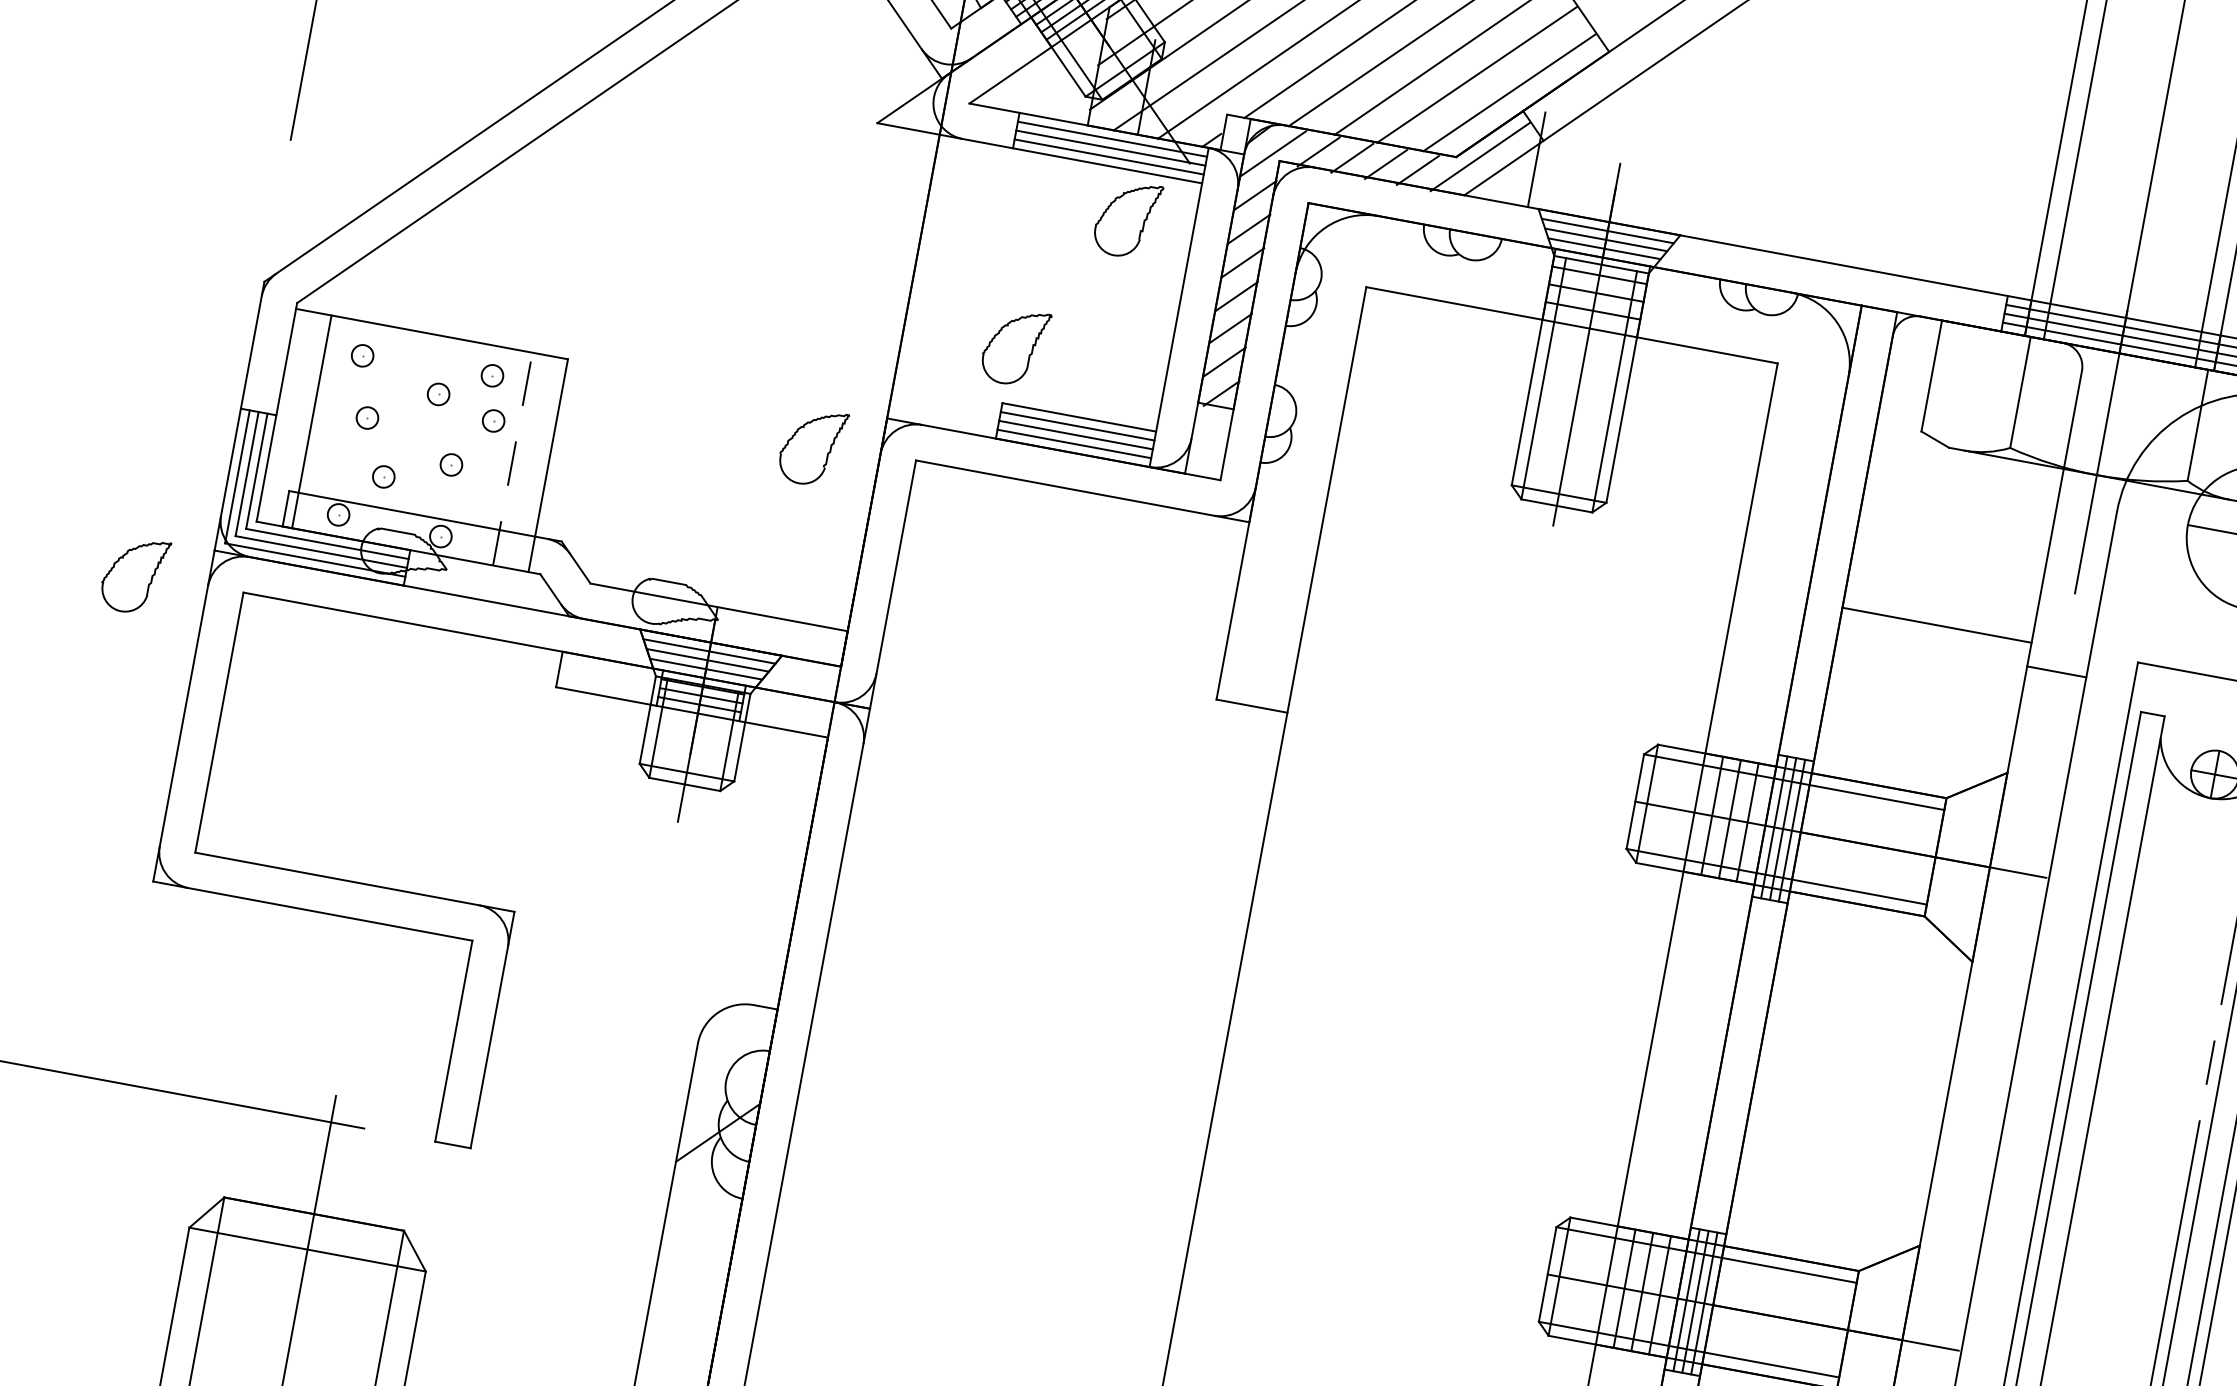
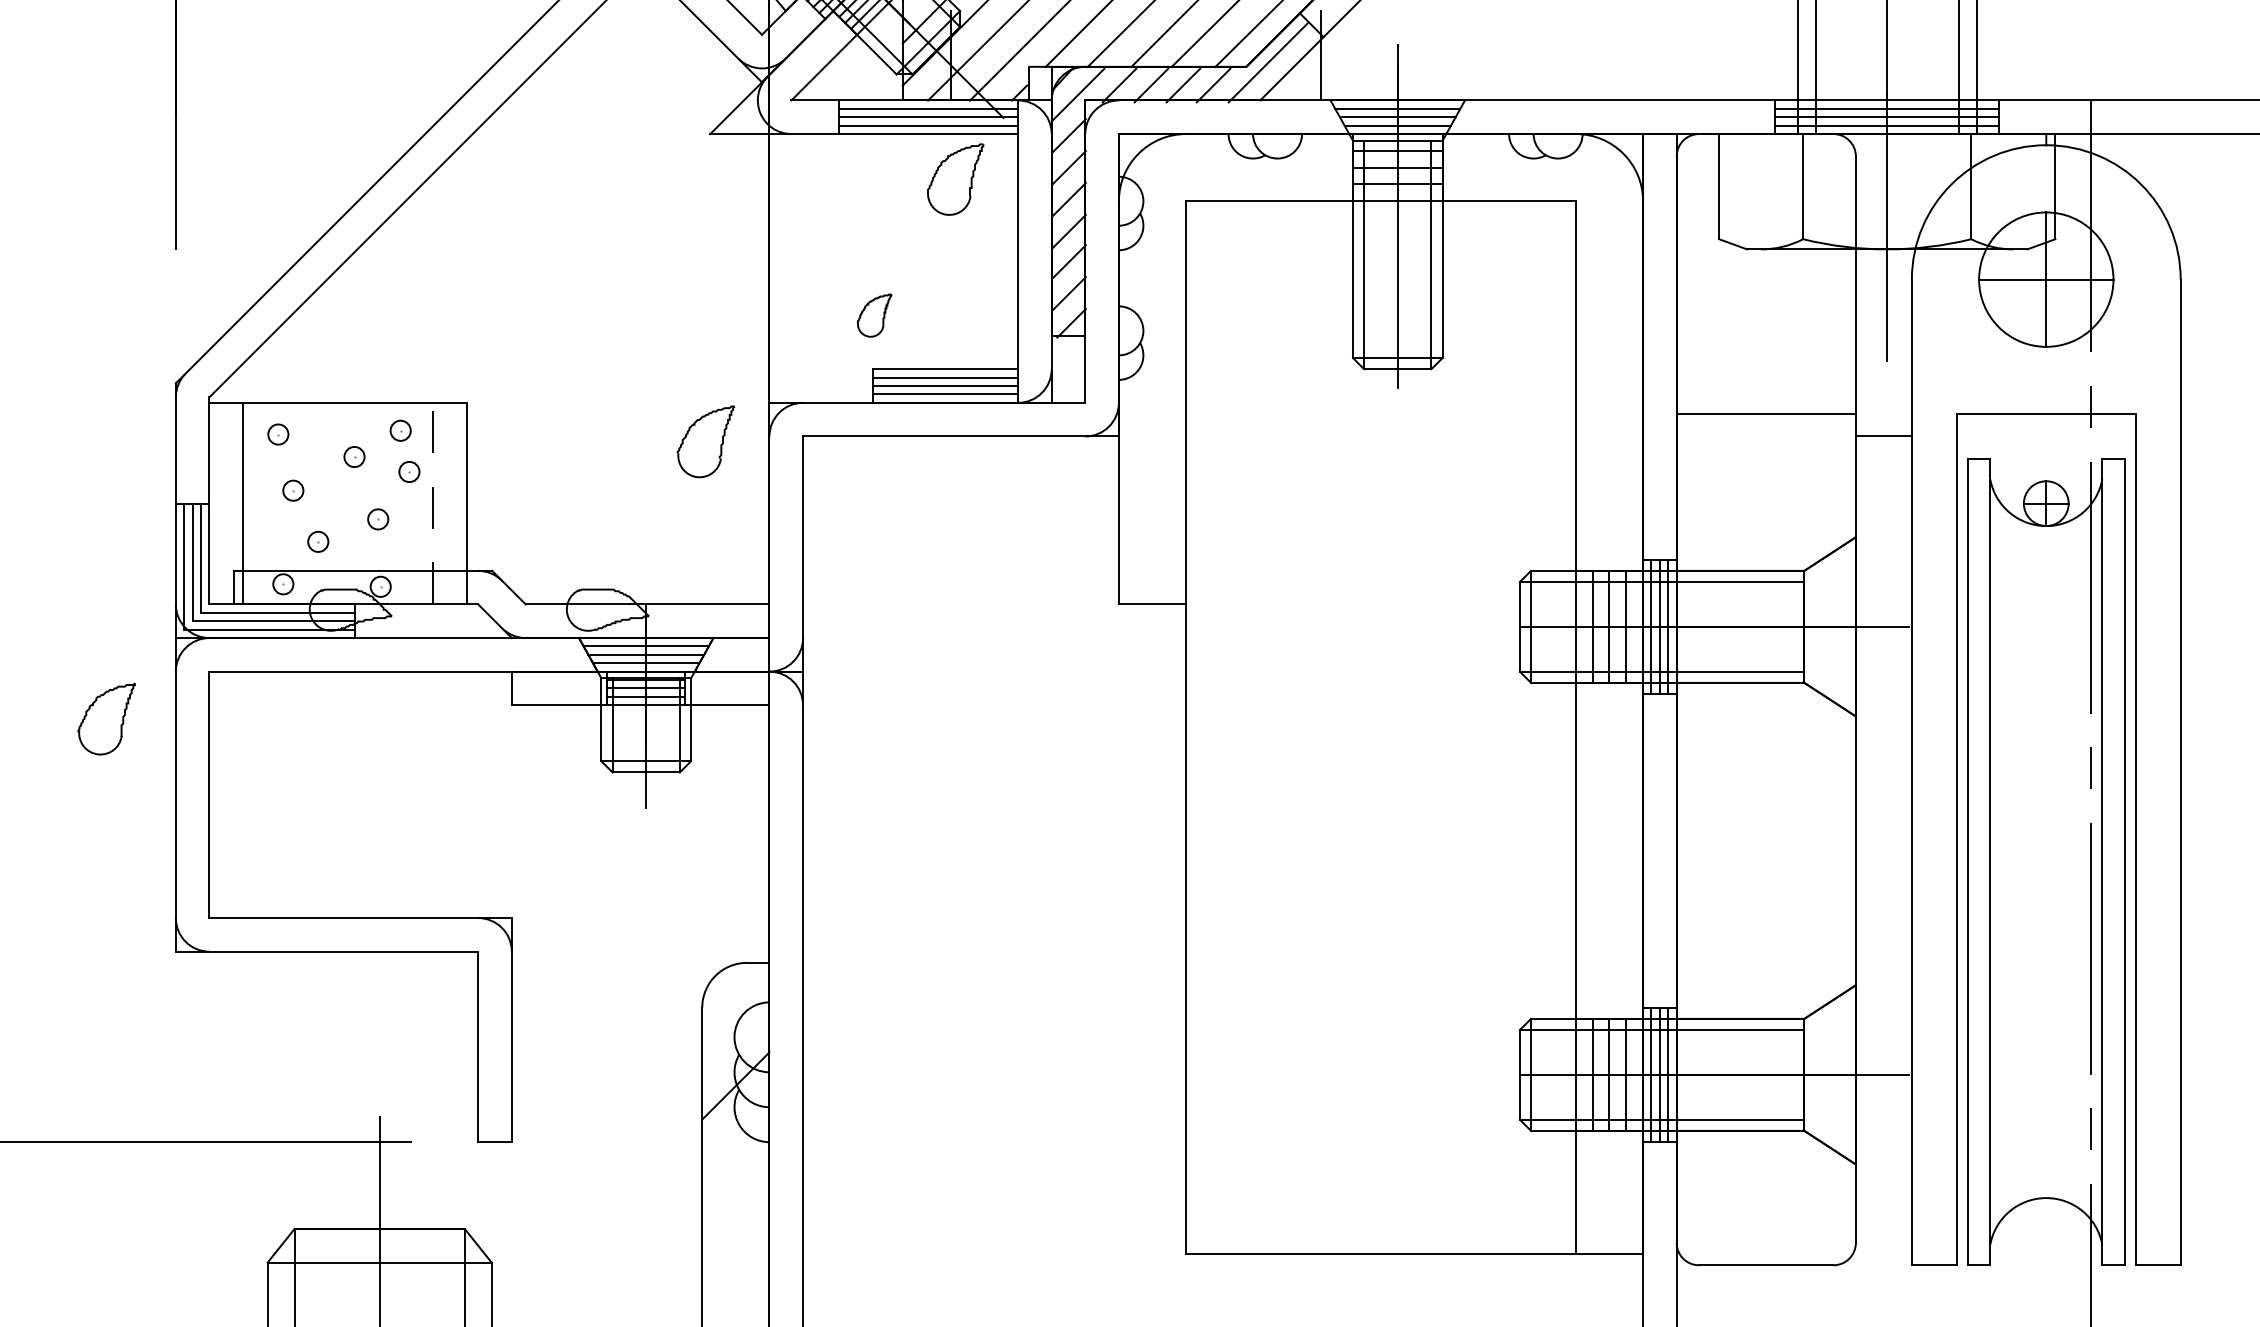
part: (1015, 346) -> (874, 315), size x0.6
part: (134, 574) -> (106, 718), moved

